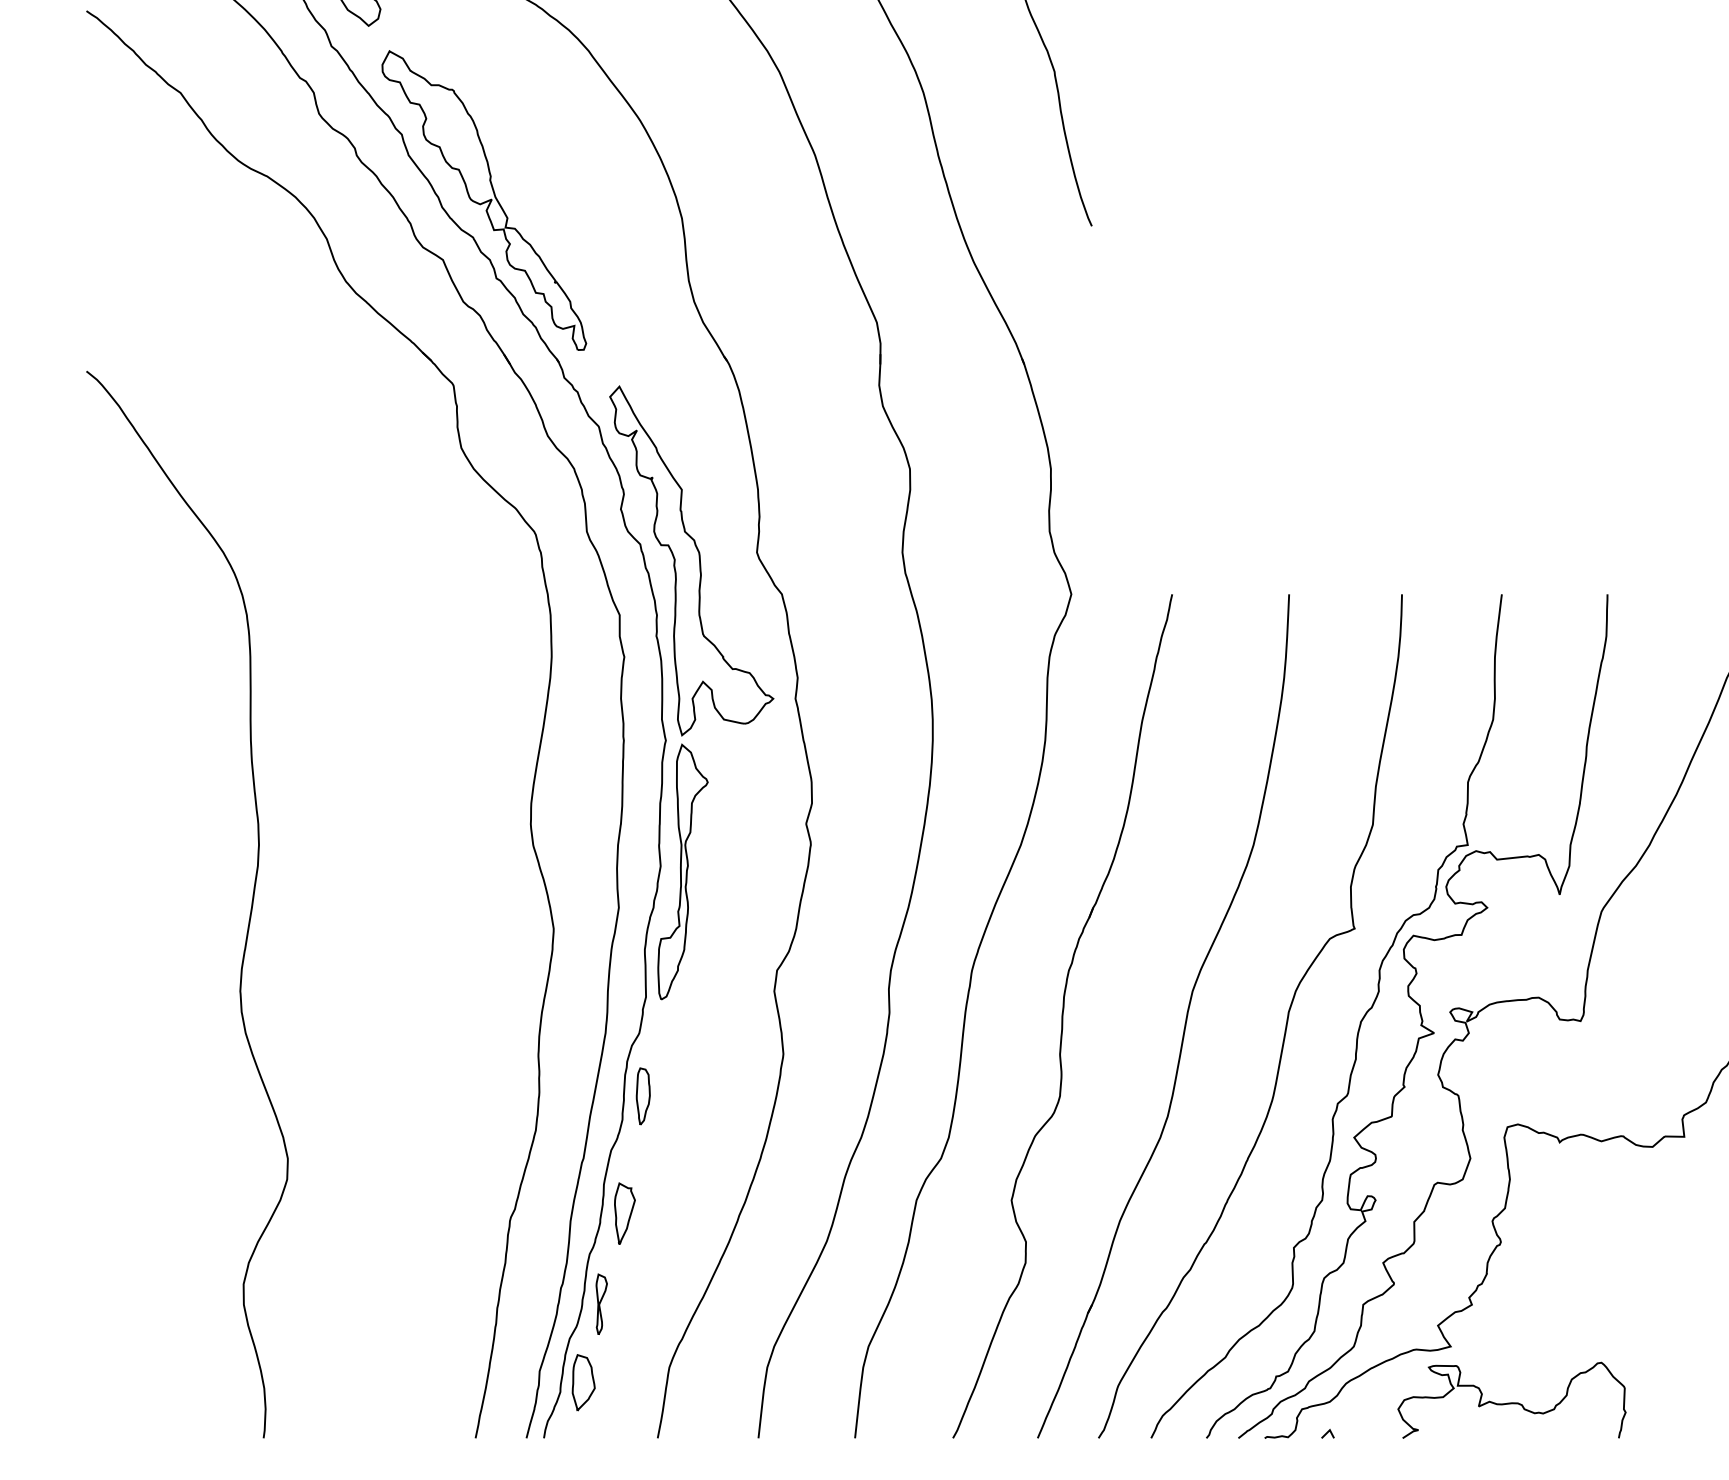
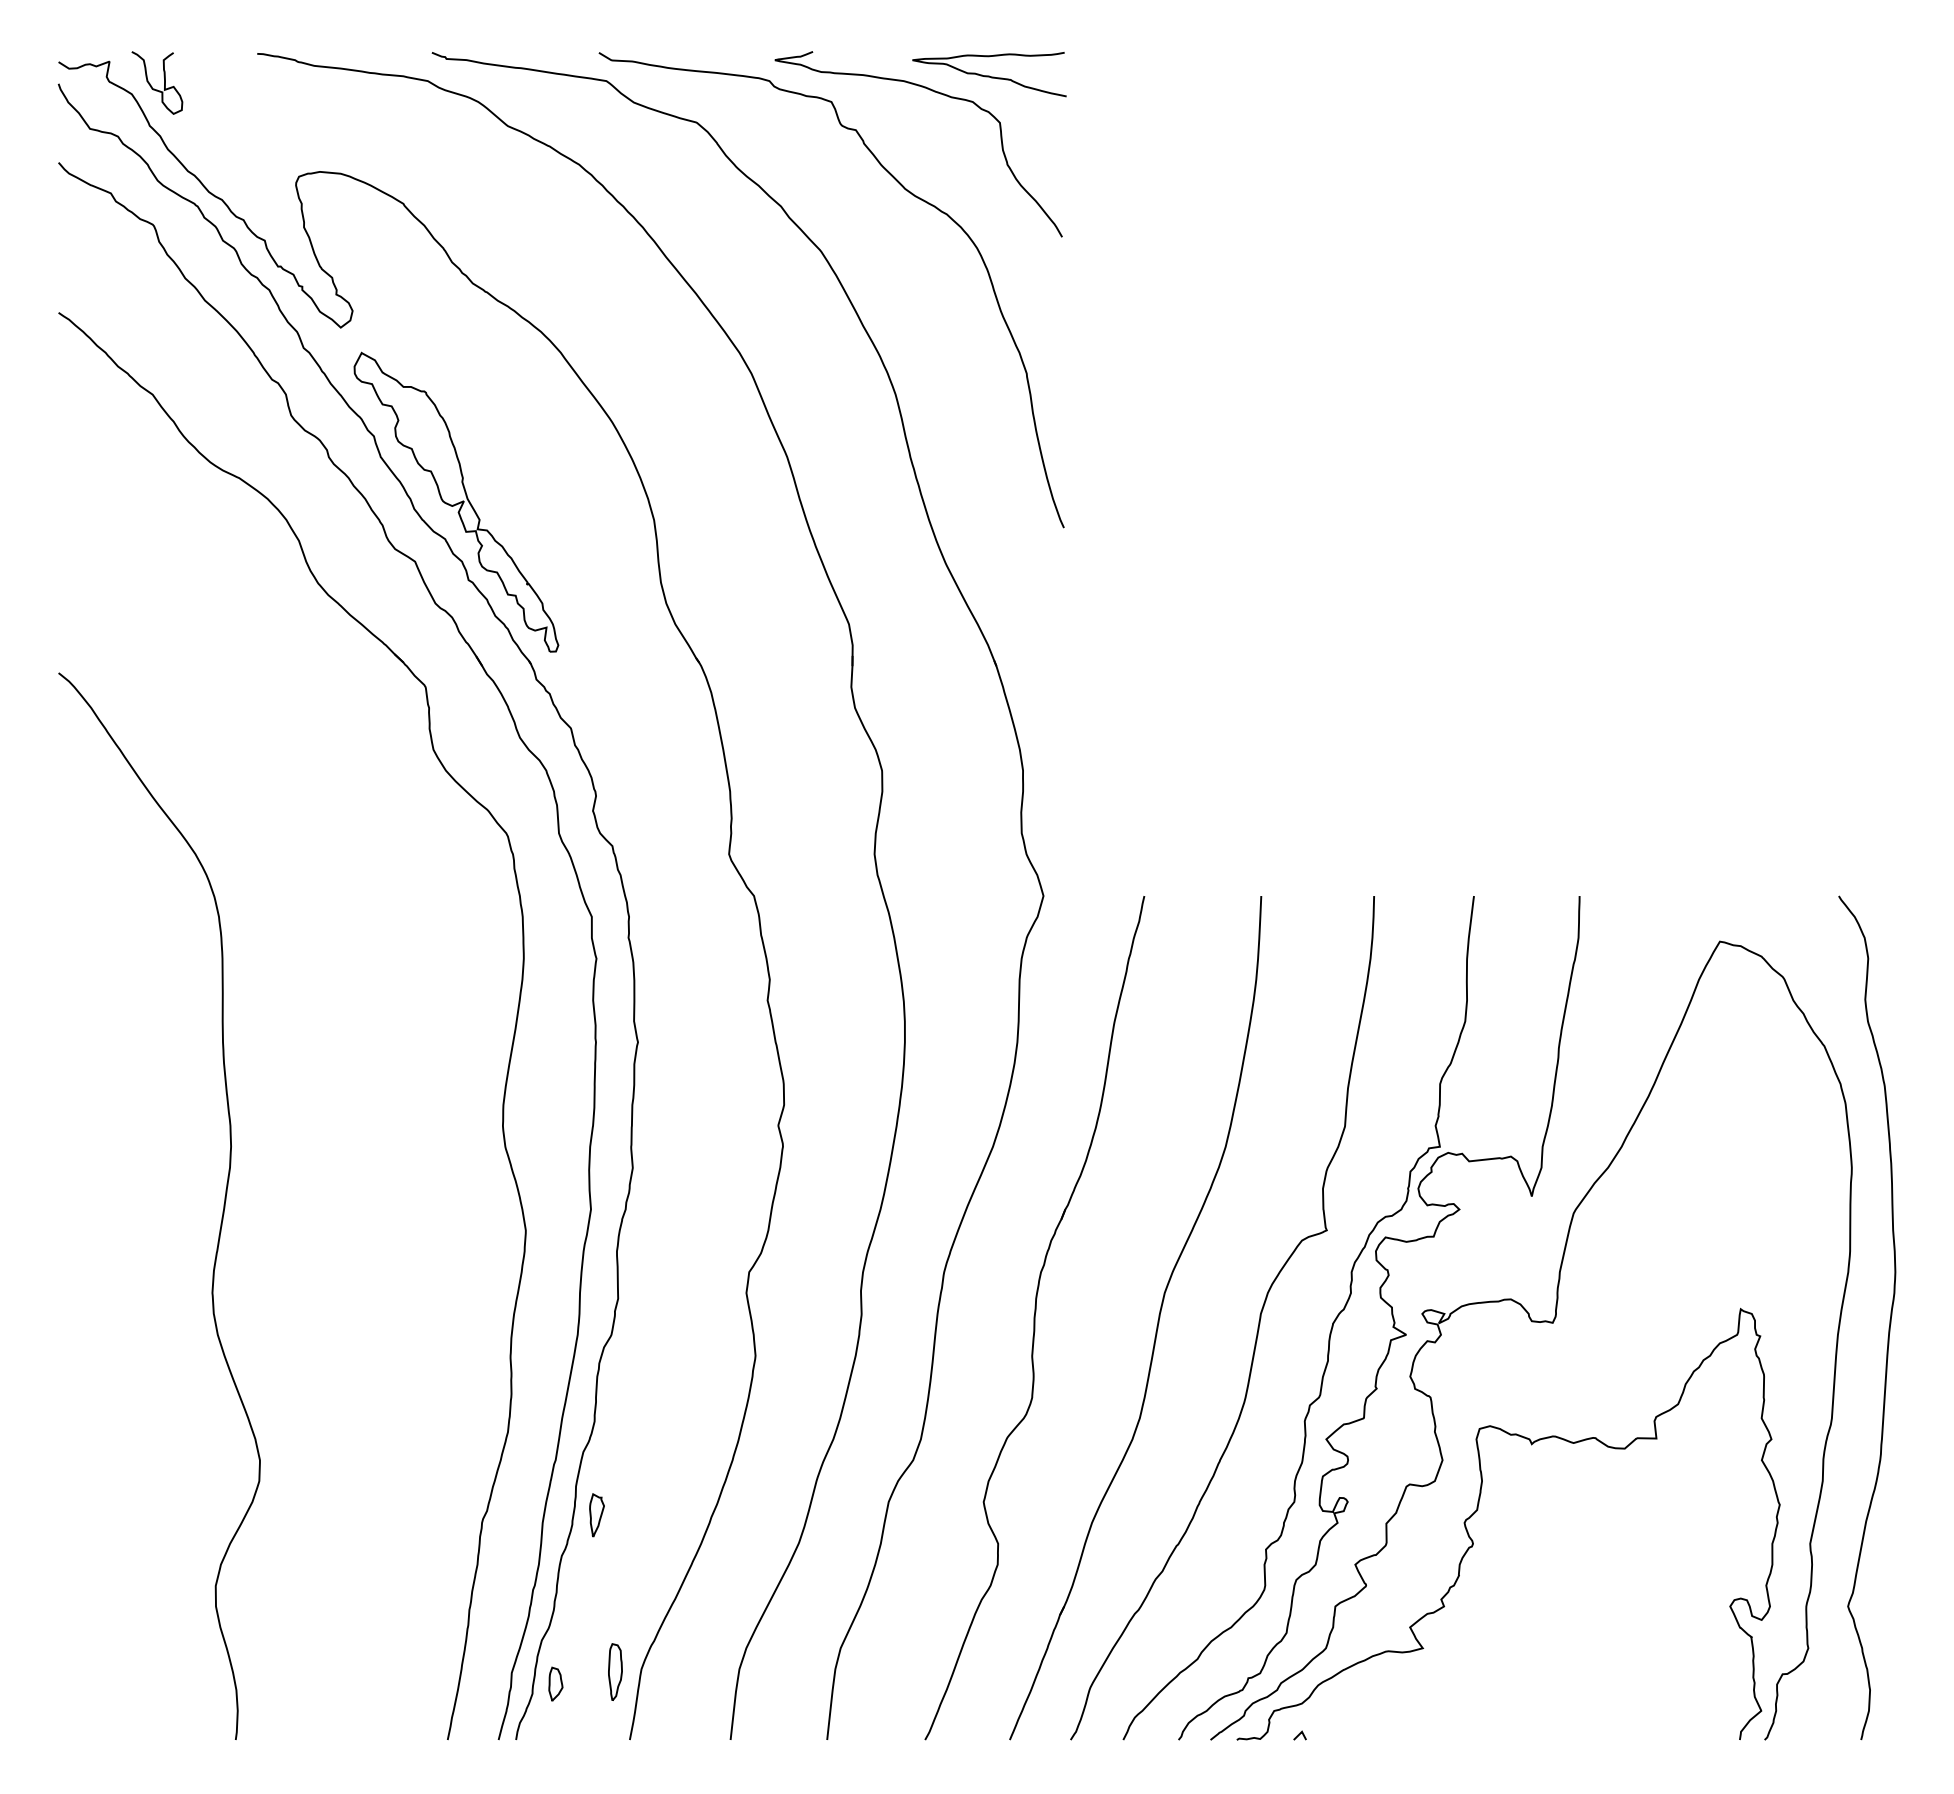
part: (691, 692) -> (663, 994), removed
part: (643, 1095) -> (615, 1671), moved
part: (624, 1213) -> (596, 1515), size x0.7
part: (601, 1303) -> (573, 1605), removed
part: (583, 1381) -> (555, 1683), size x0.6
curve: (1511, 1402) -> (1483, 1704), removed

